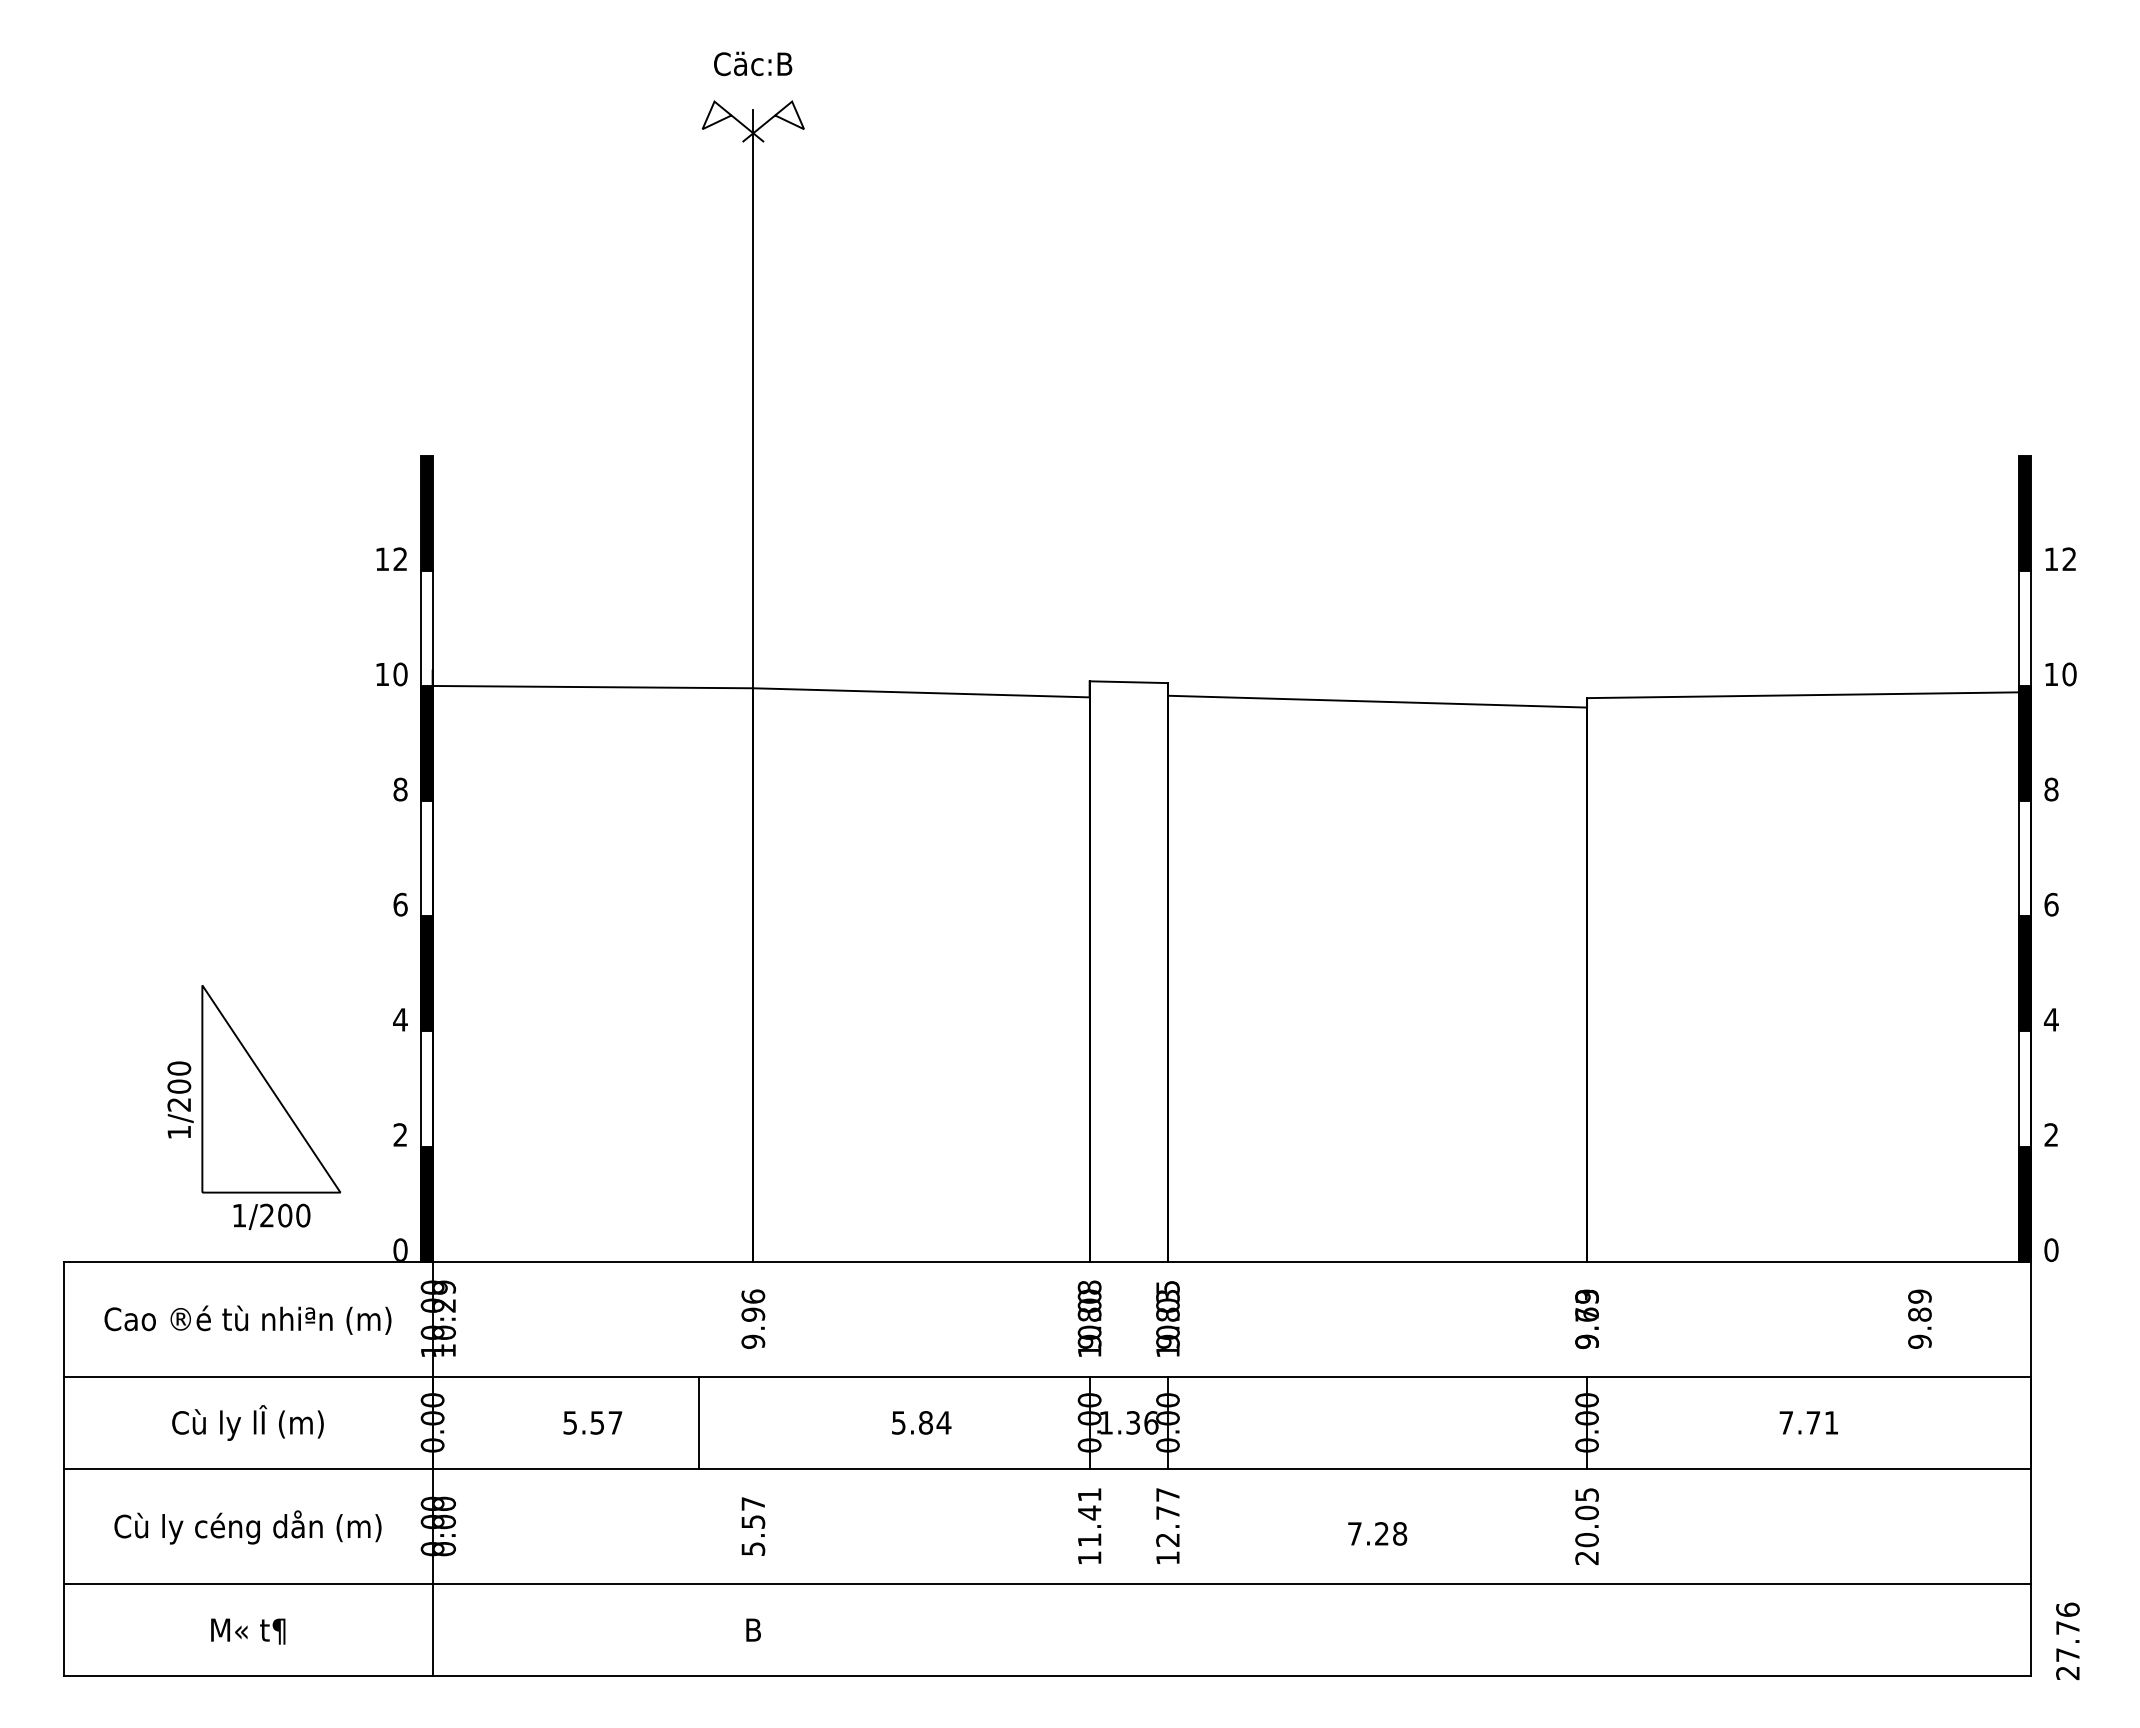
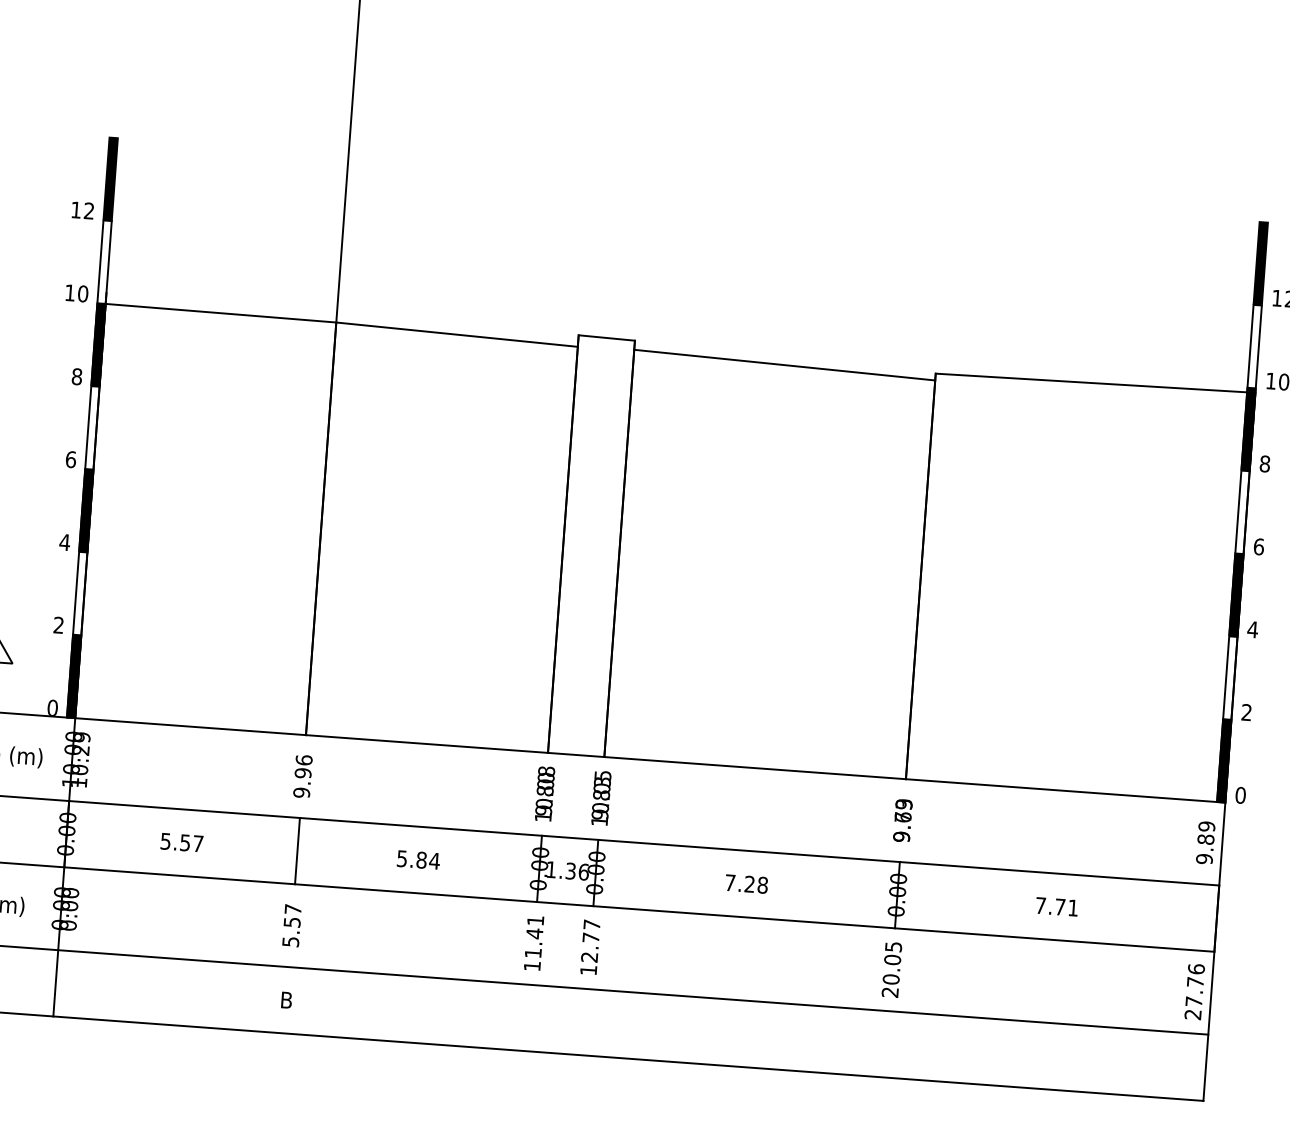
text: (1919, 1318) -> (1205, 842), moved
line: (699, 1422) -> (297, 850), moved
text: (1377, 1533) -> (746, 883), moved
text: (2067, 1640) -> (1194, 991), moved

